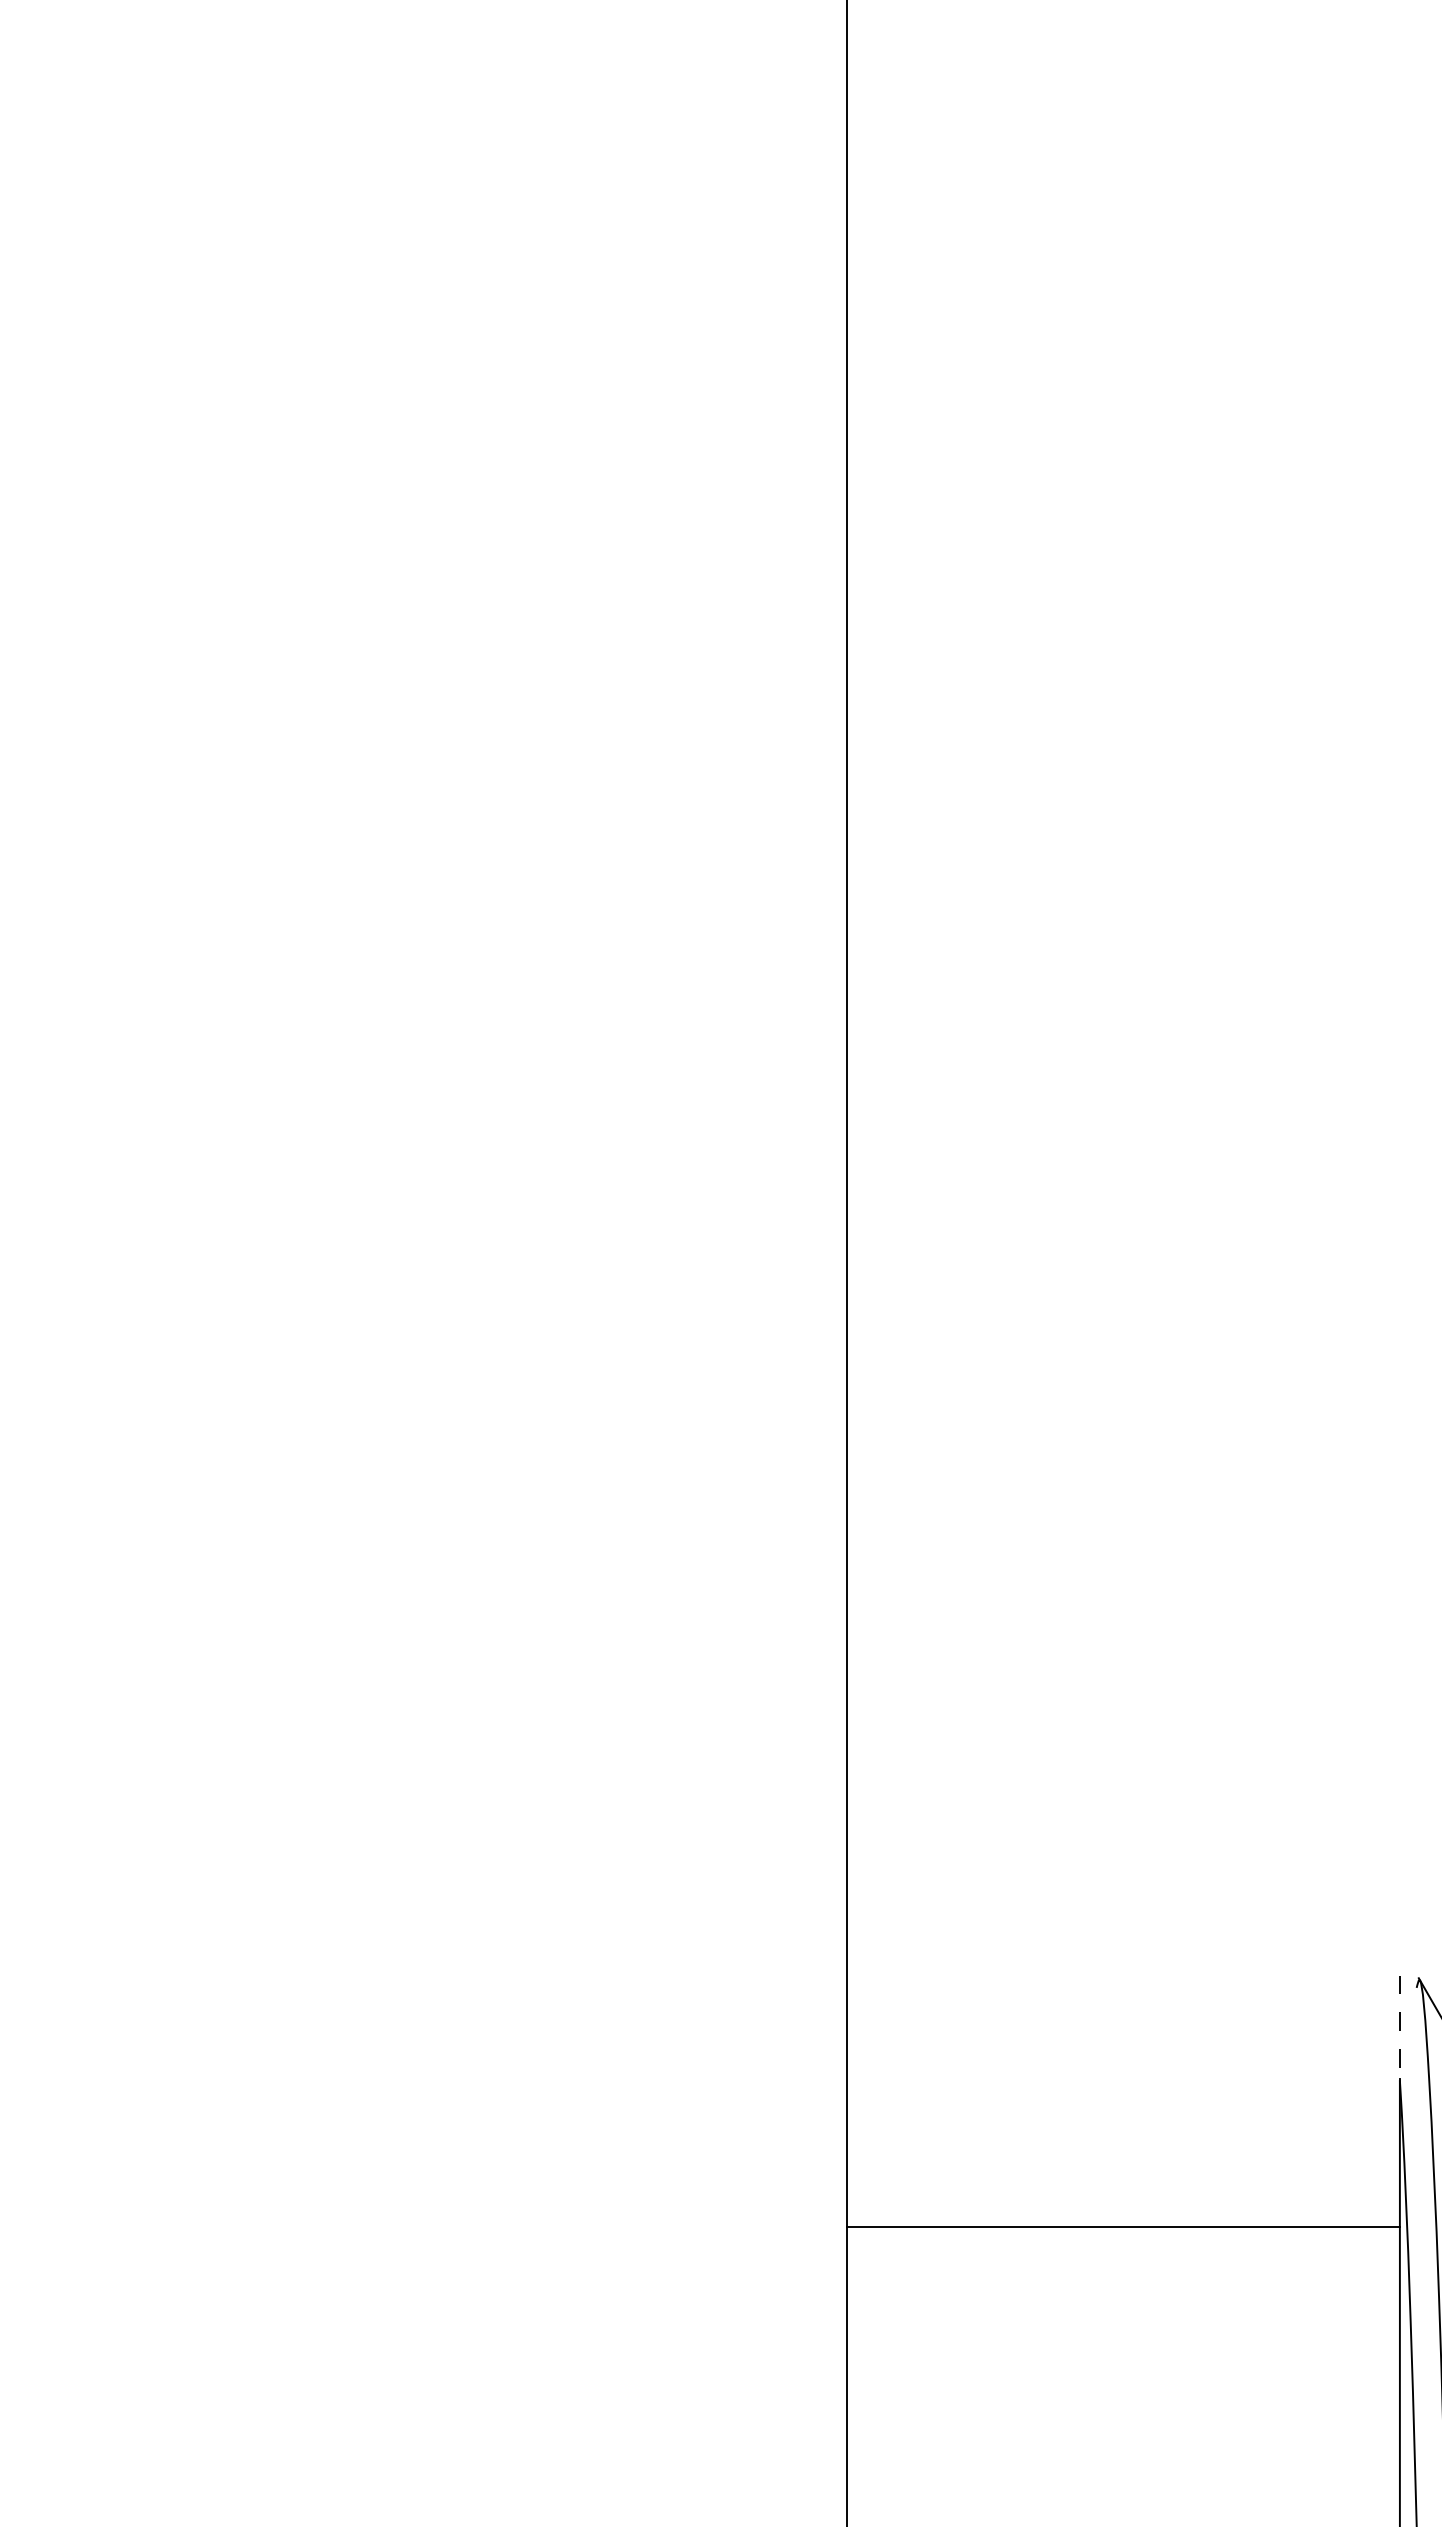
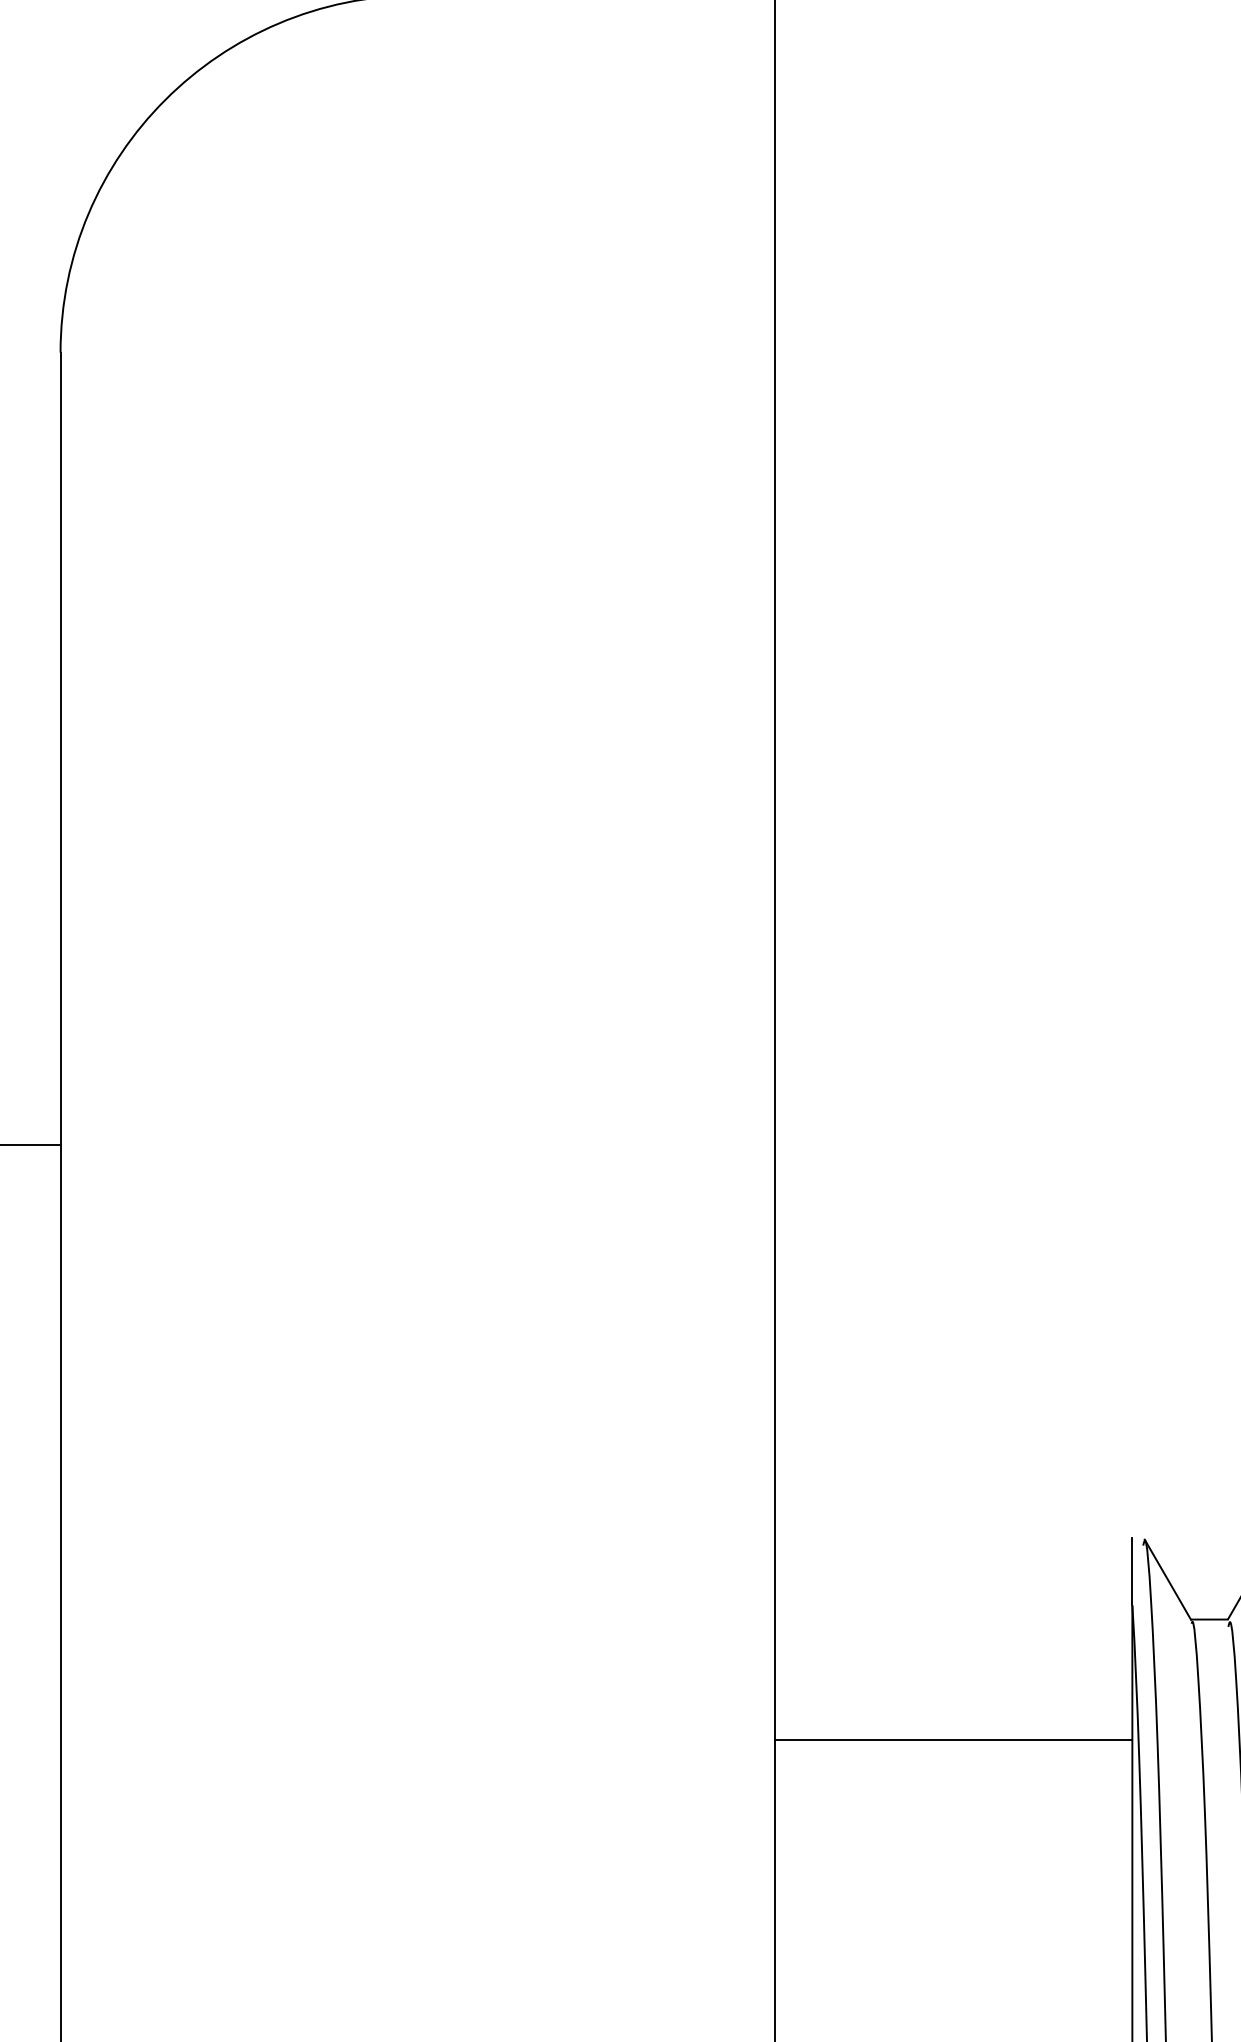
line: (1400, 2027) -> (1132, 1571), dashed -> solid
line: (1123, 2227) -> (953, 1740), moved

